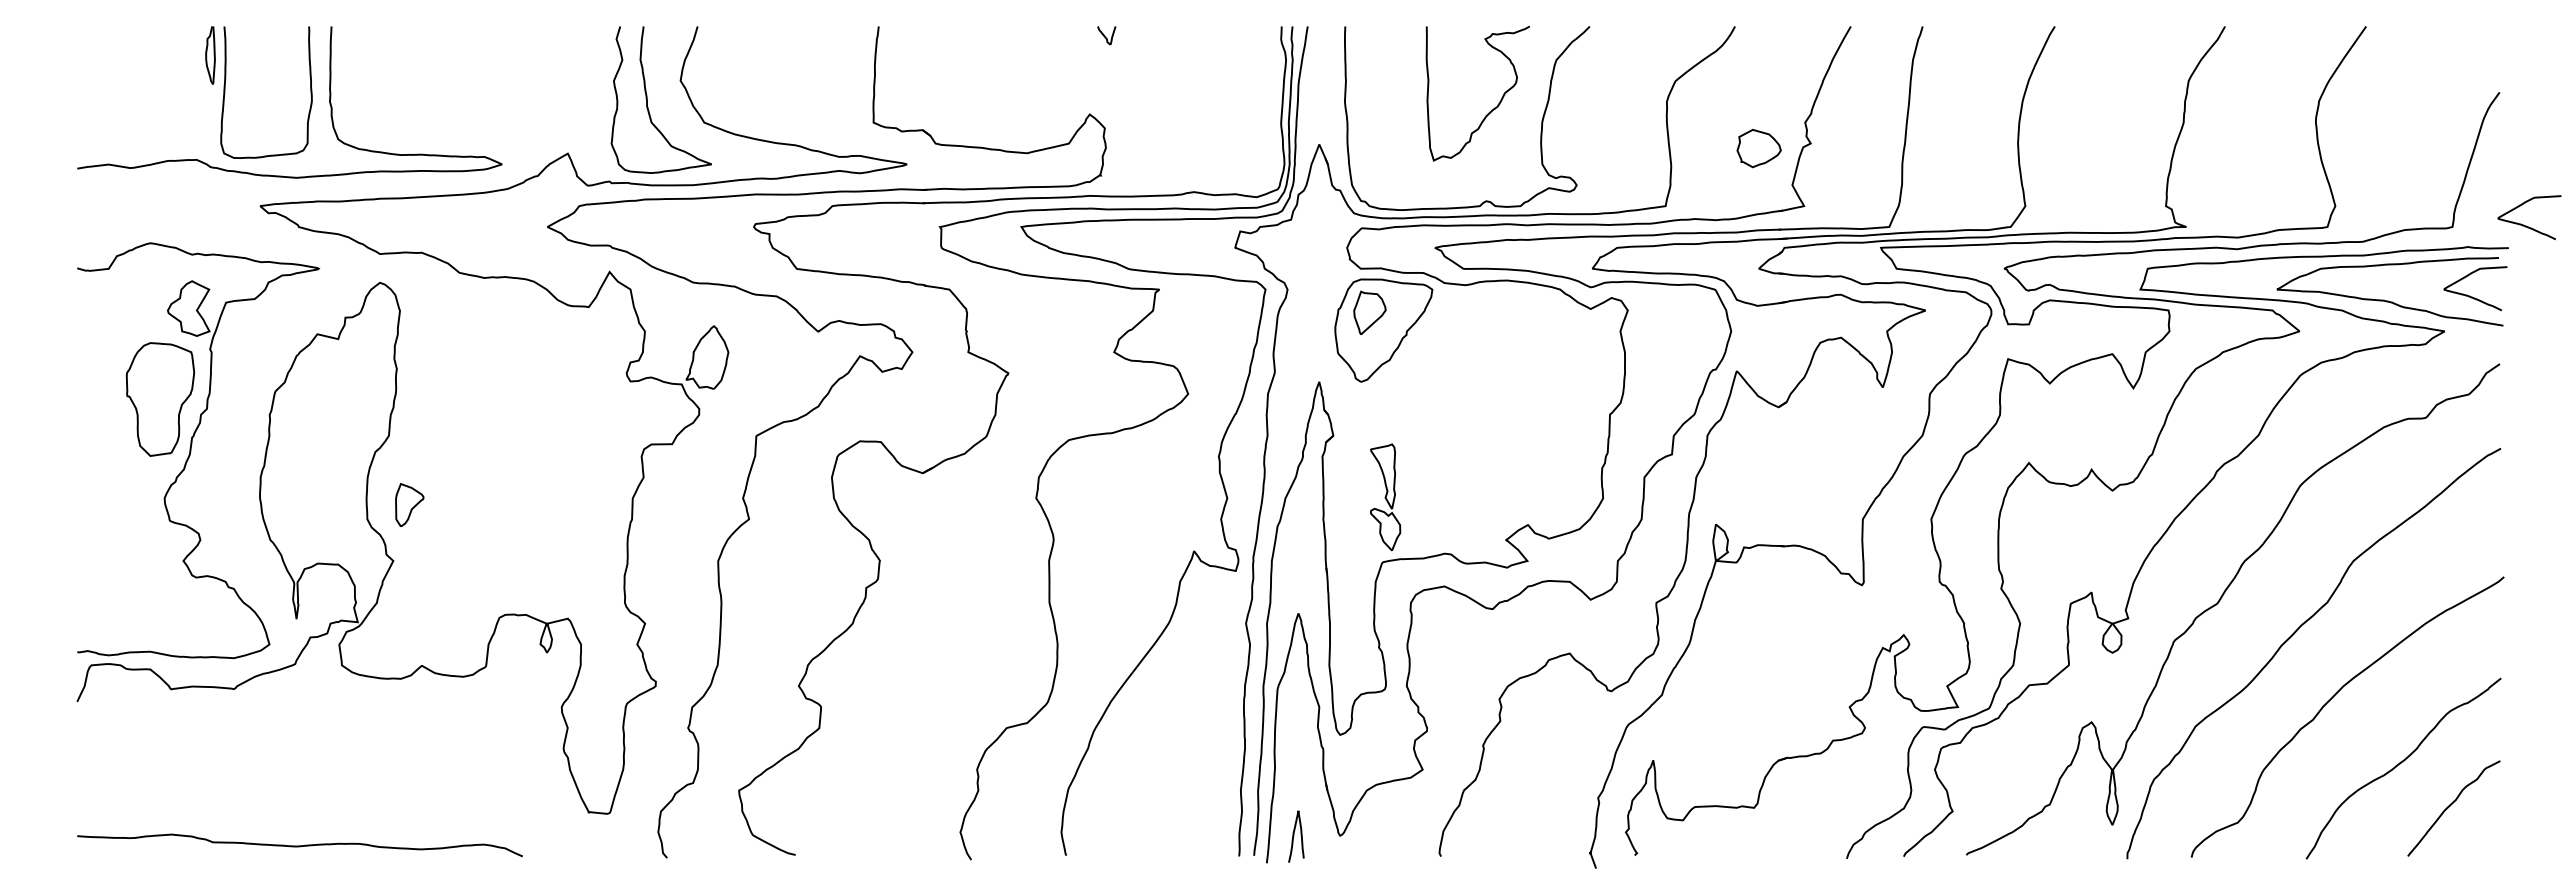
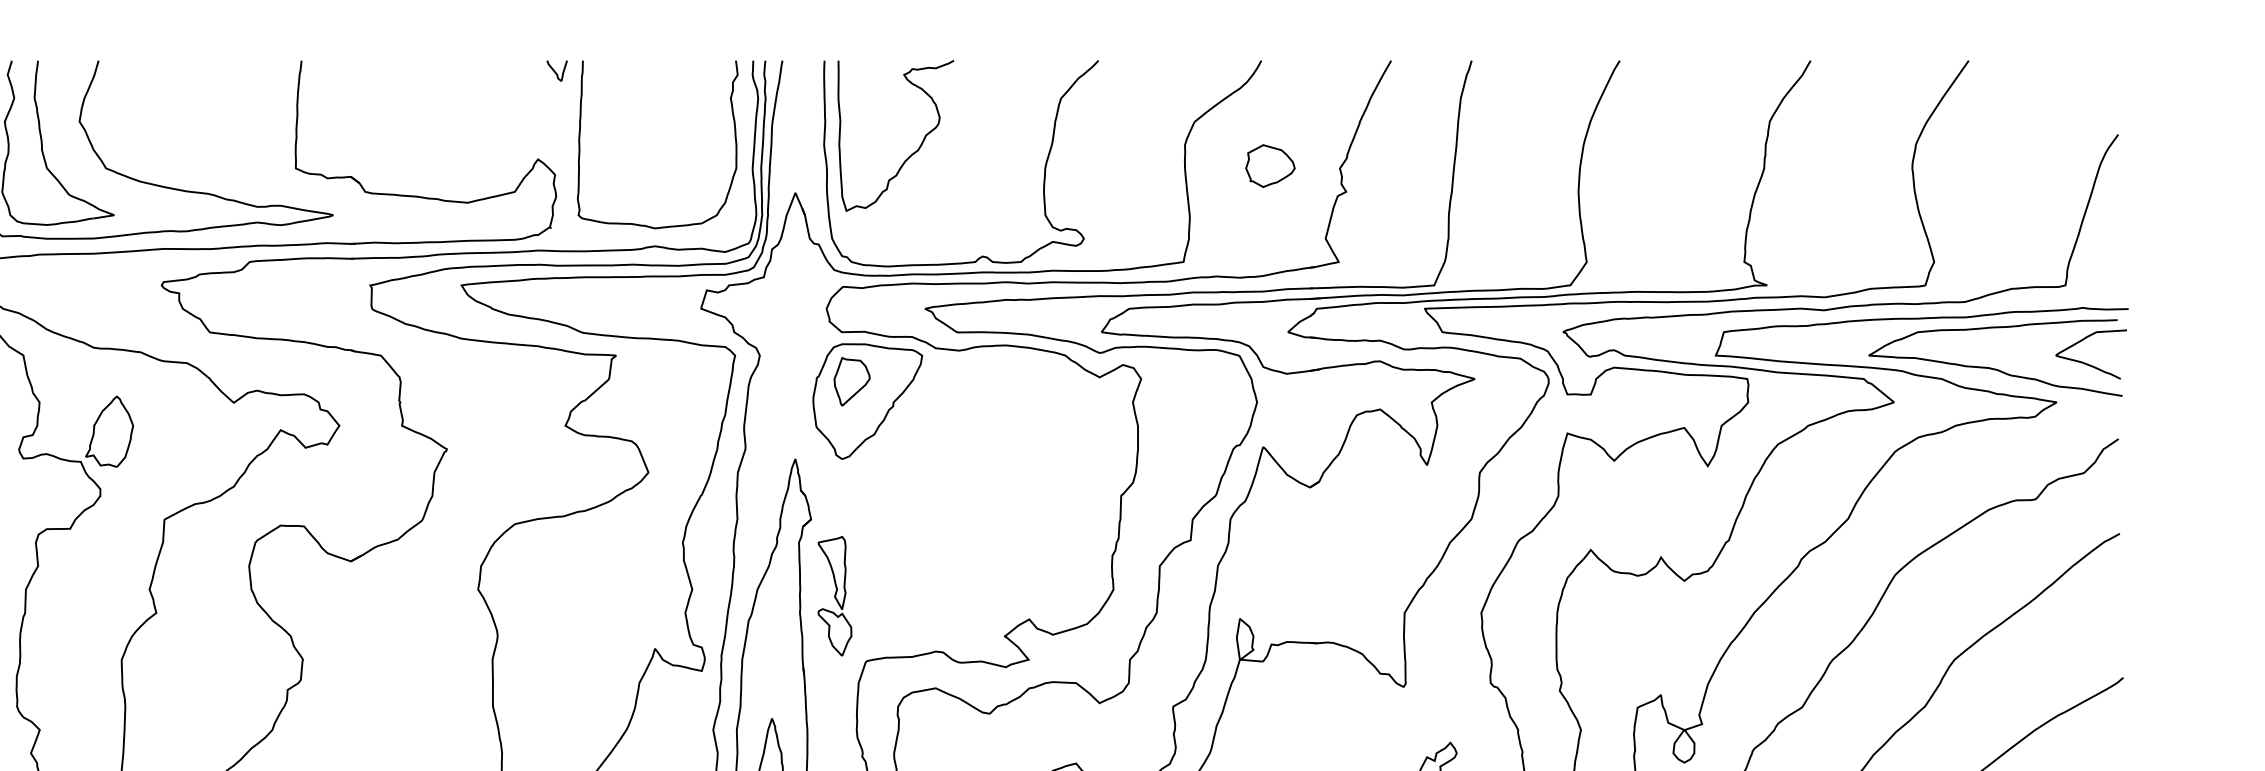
part: (1264, 90) -> (733, 132), added
curve: (1489, 111) -> (908, 155), moved
part: (1758, 148) -> (1269, 166), moved
curve: (2526, 225) -> (2148, 283), removed
part: (1385, 497) -> (834, 596), moved

